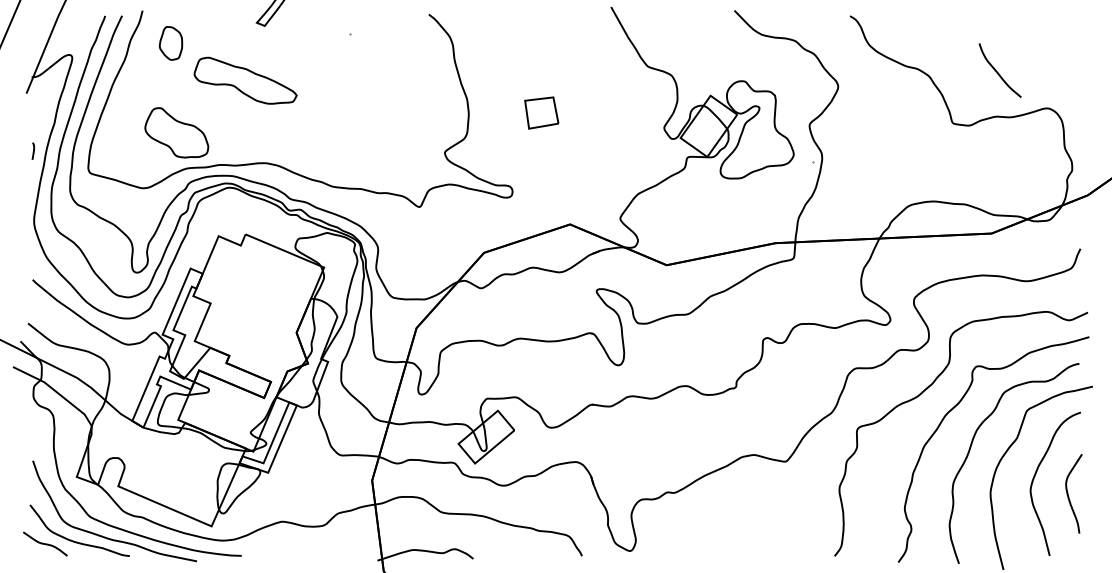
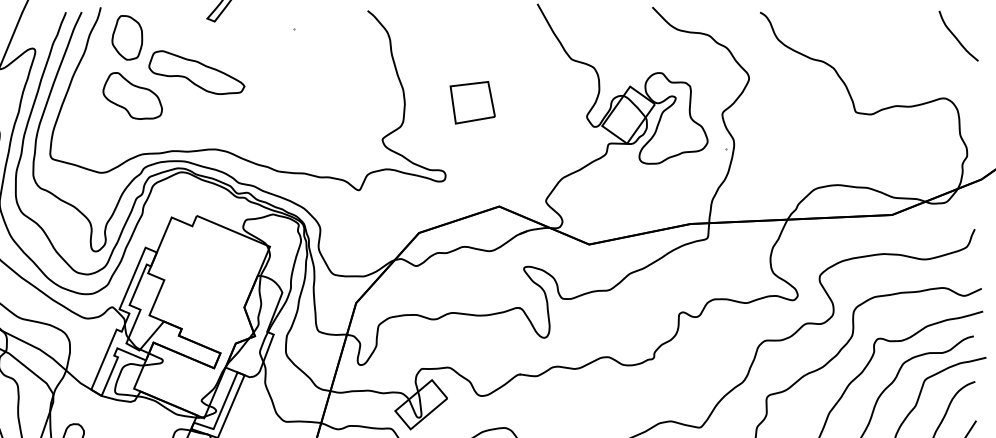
part: (170, 43) -> (126, 37), size x1.43
curve: (997, 71) -> (956, 36), moved
part: (541, 112) -> (472, 102), size x1.43
part: (176, 132) -> (132, 95), moved

